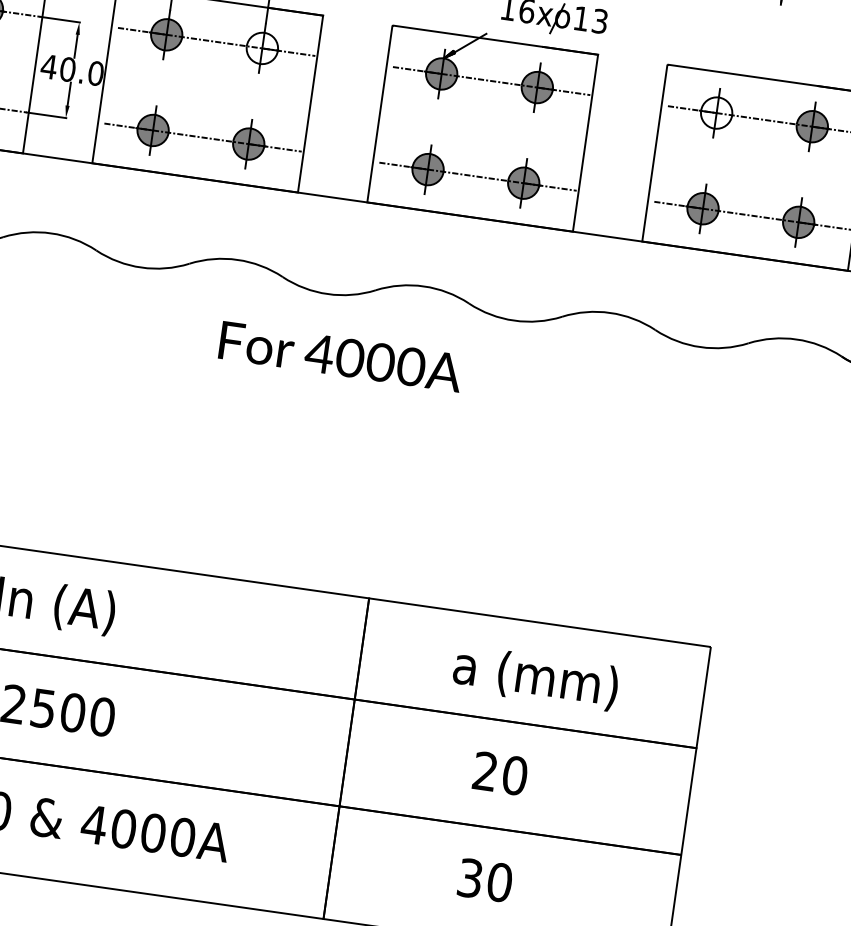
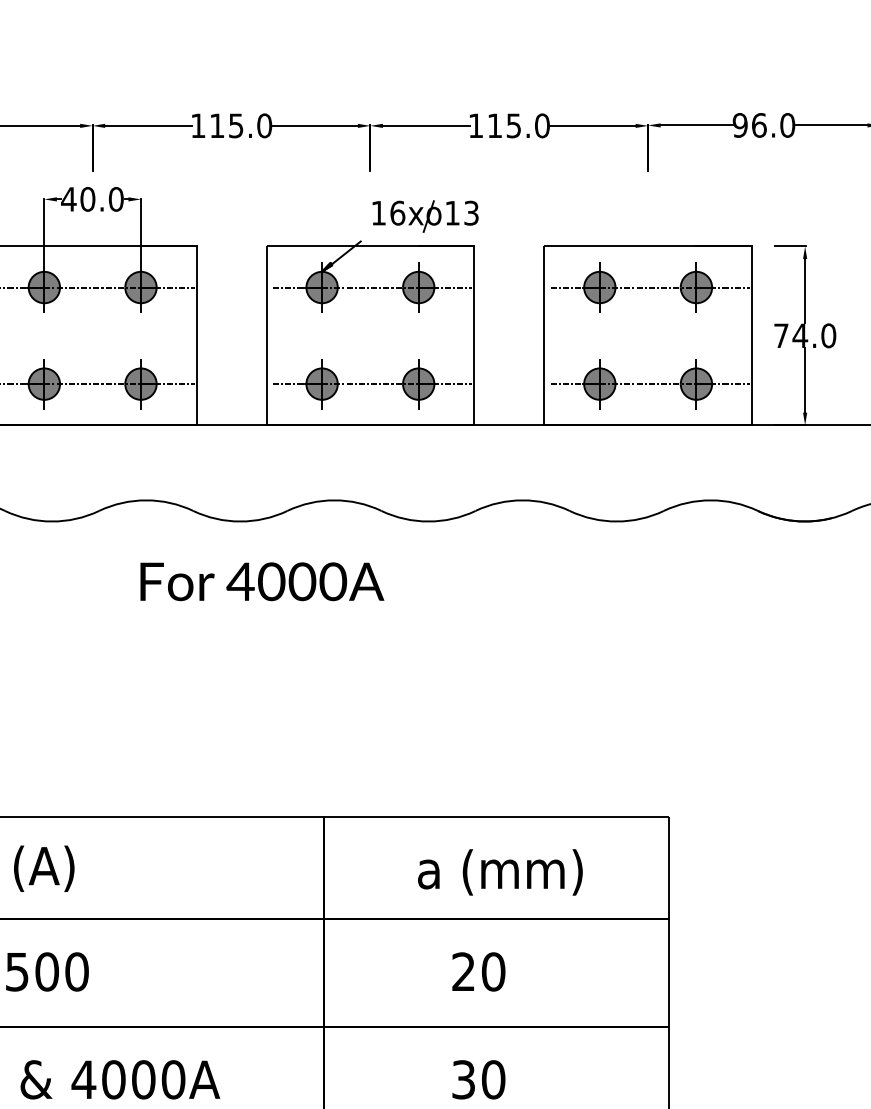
fill: (261, 48) -> (140, 287), added
fill: (716, 113) -> (599, 287), added

